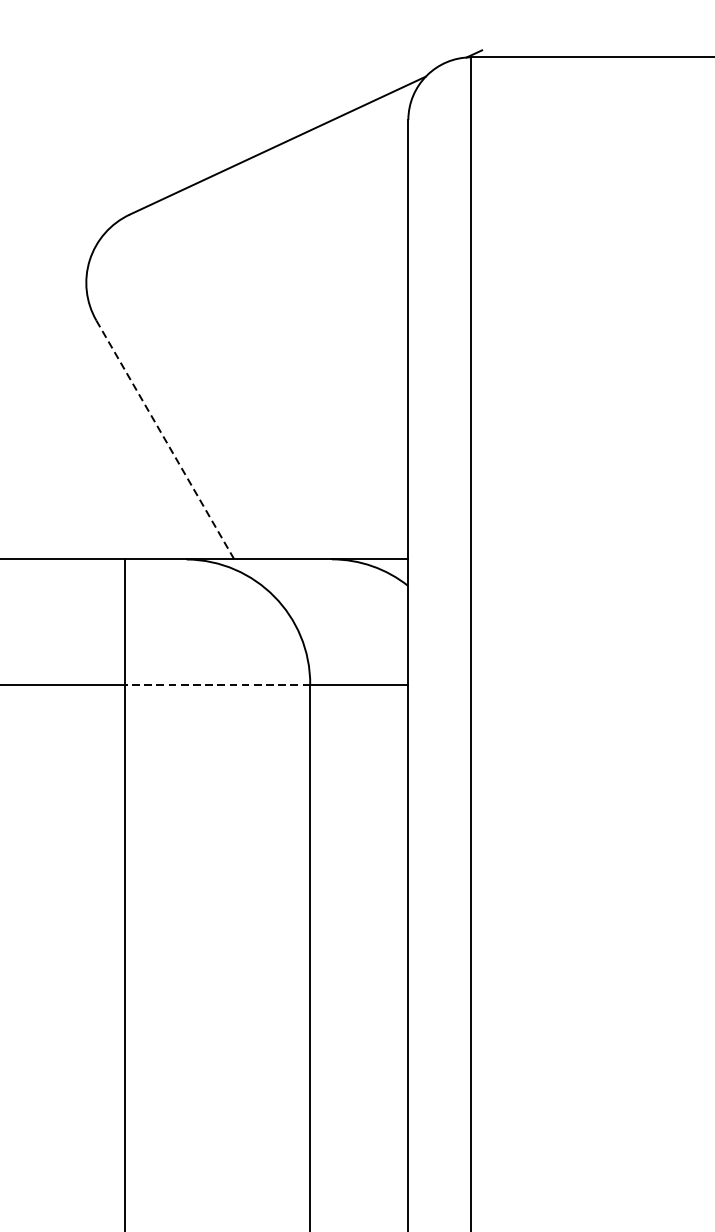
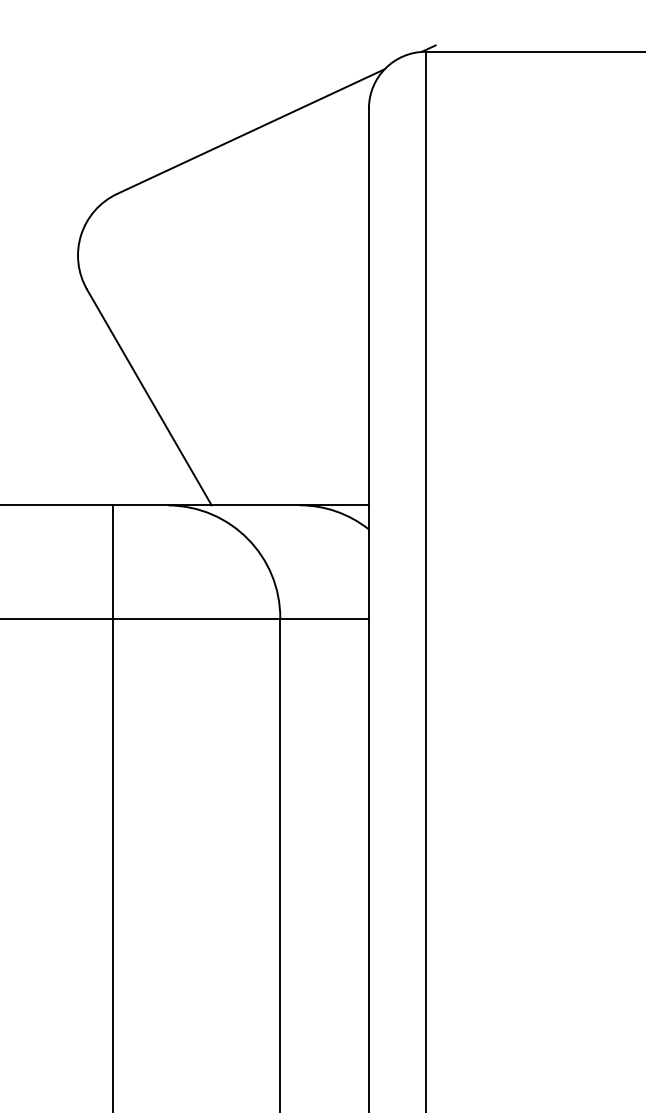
line: (165, 440) -> (149, 397), dashed -> solid
line: (217, 684) -> (196, 618), dashed -> solid

